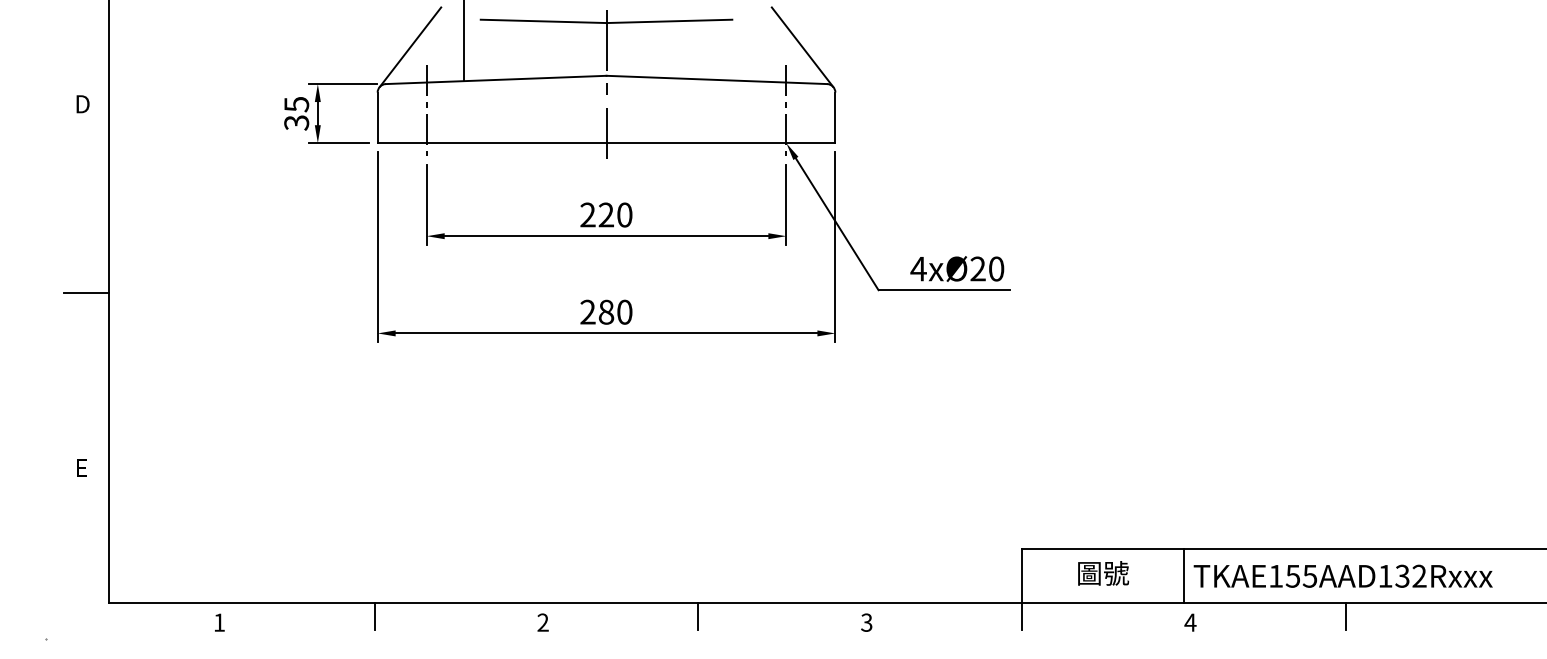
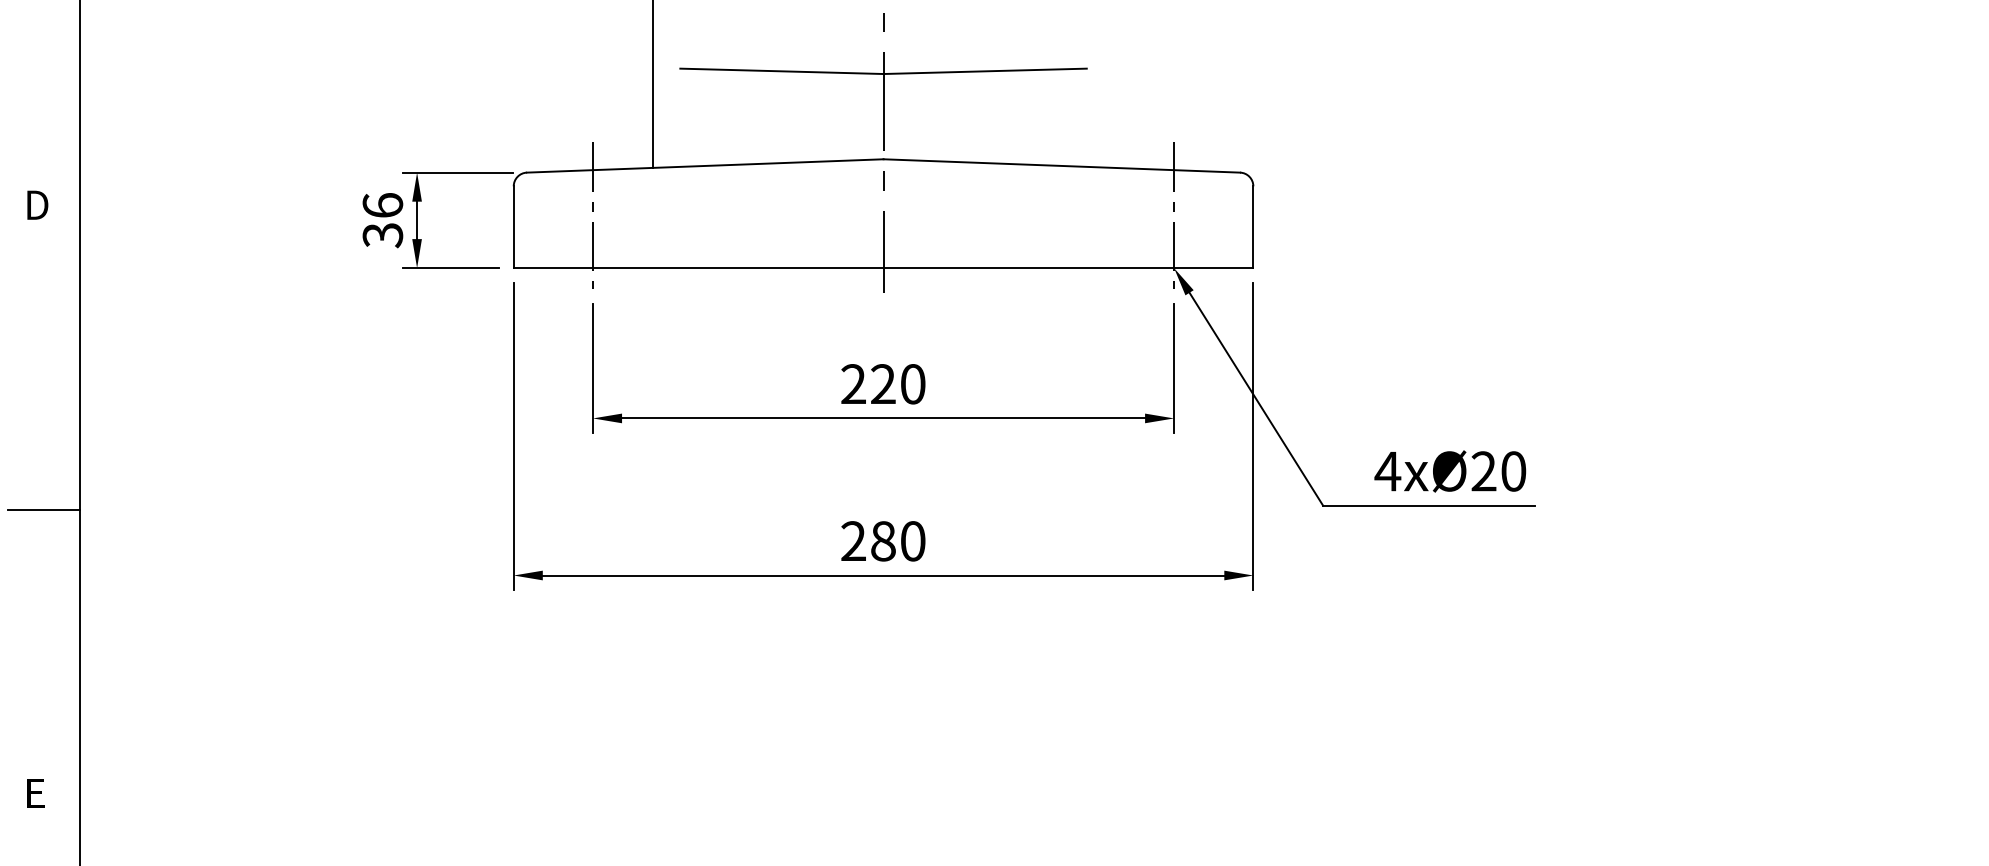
line: (410, 46) -> (566, 111), removed
line: (802, 46) -> (1200, 111), removed
text: (296, 104) -> (382, 205), 35 -> 36

